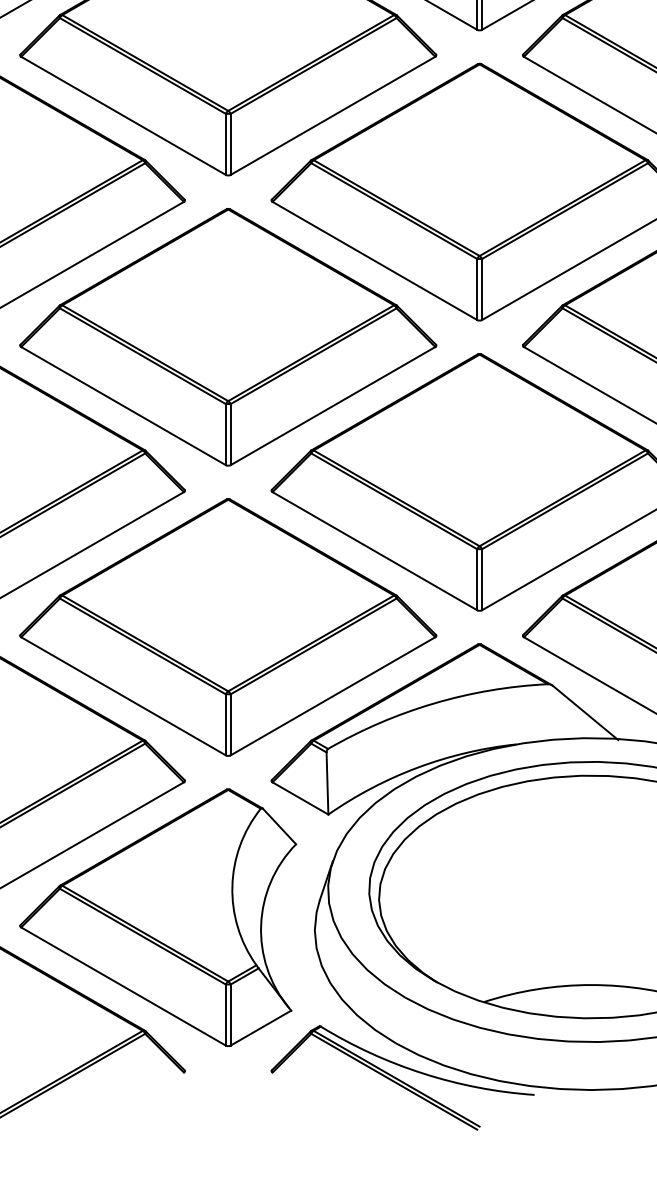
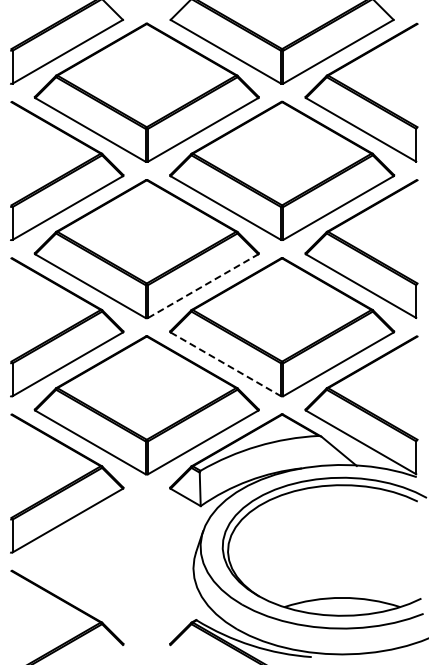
line: (333, 406) -> (203, 286), solid -> dashed
line: (374, 551) -> (225, 364), solid -> dashed
part: (157, 917) -> (108, 561), removed

